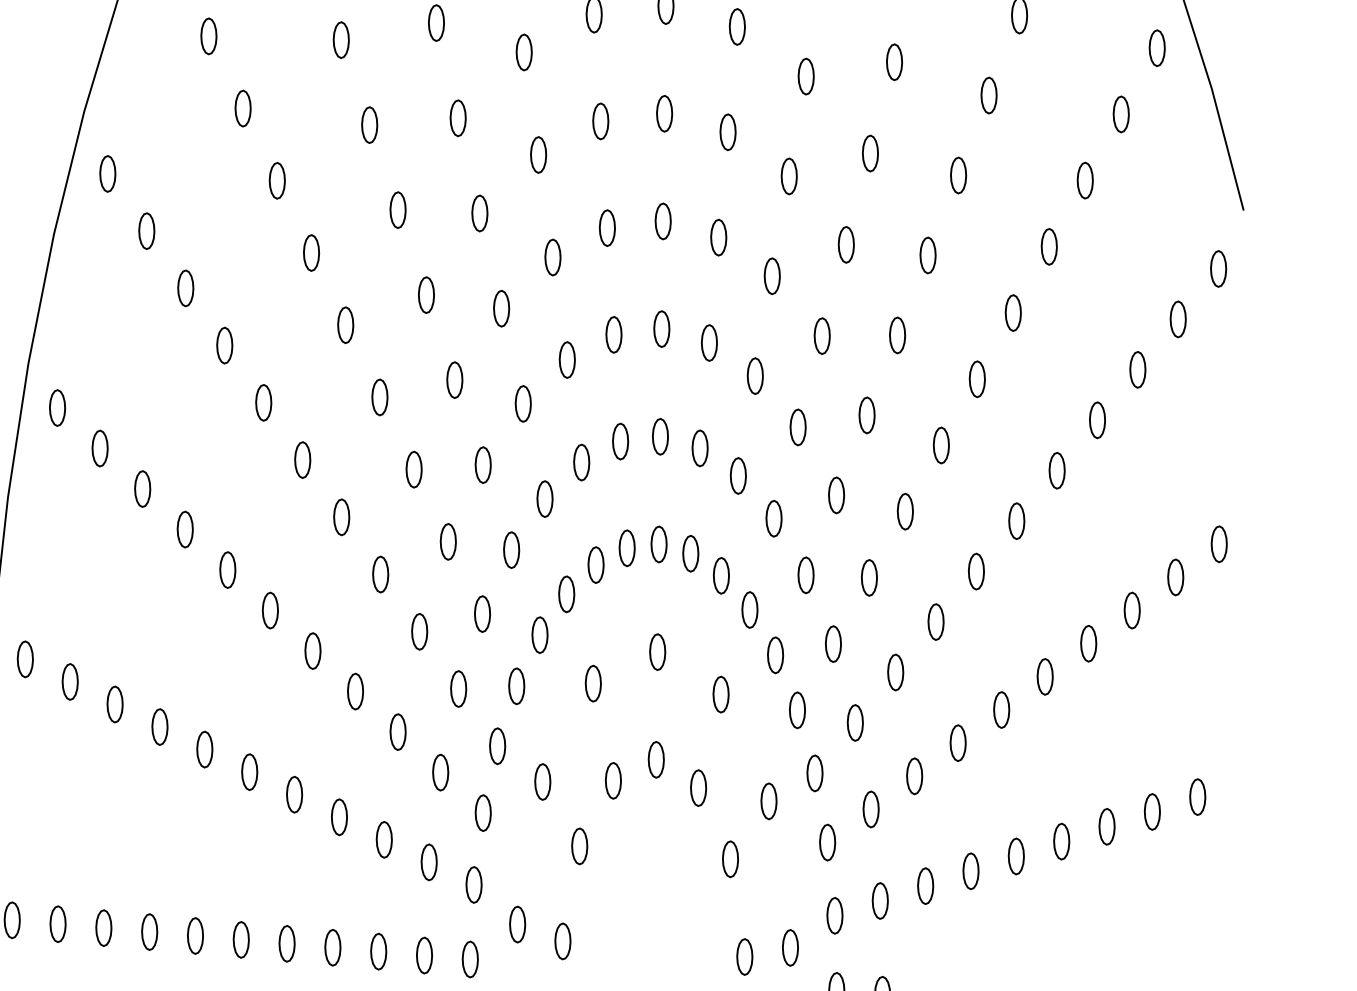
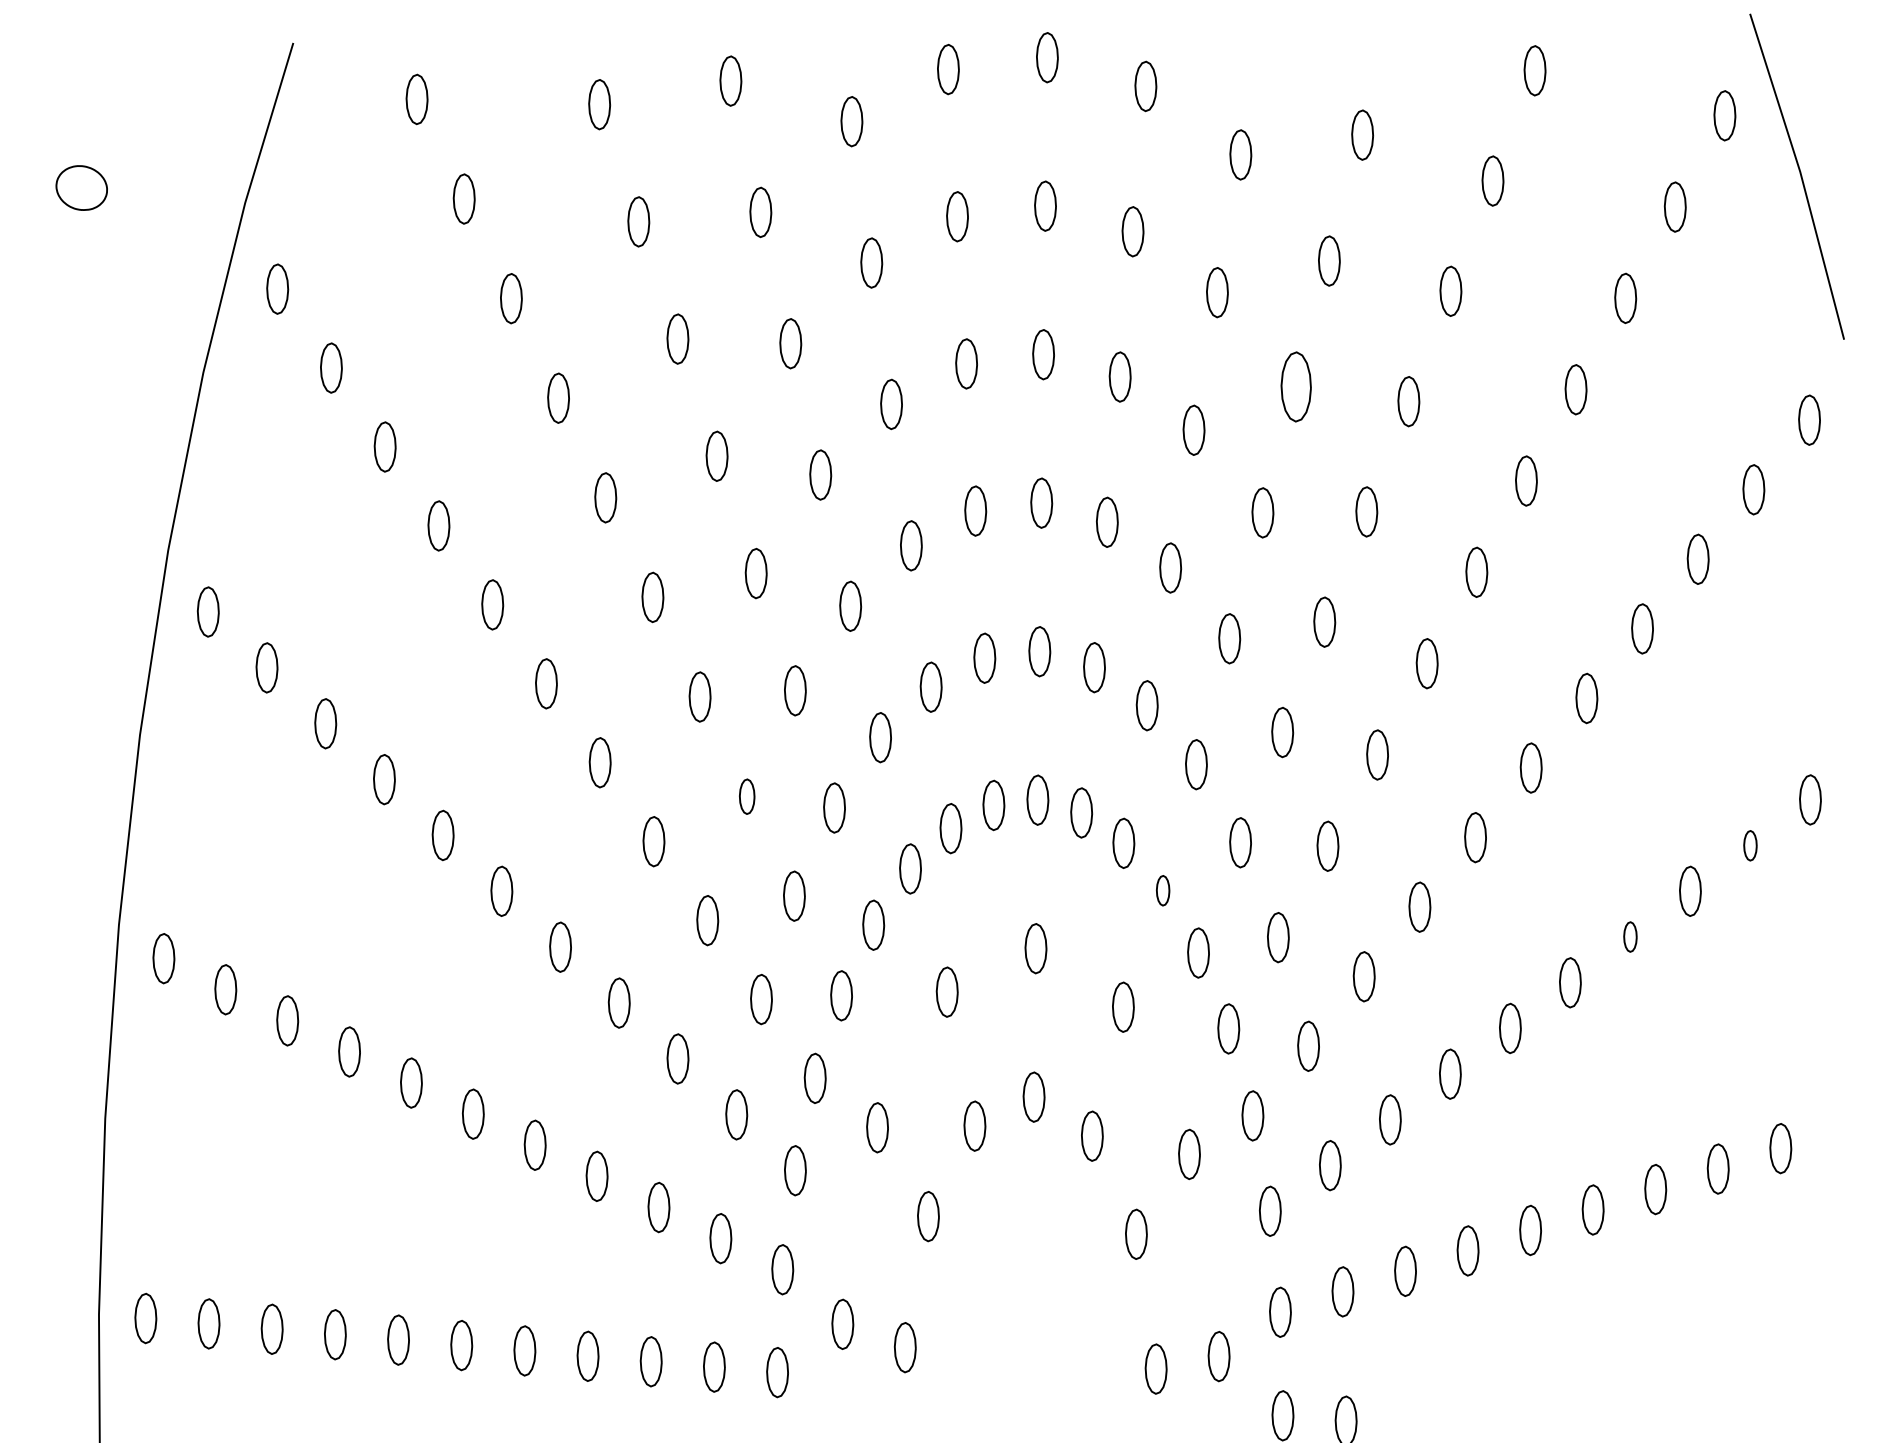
part: (845, 244) -> (1295, 386), size x1.4
part: (447, 541) -> (746, 796), size x0.7
part: (1175, 577) -> (1750, 845), size x0.6
part: (749, 609) -> (1162, 890), size x0.6
part: (1088, 643) -> (1630, 936), size x0.6

